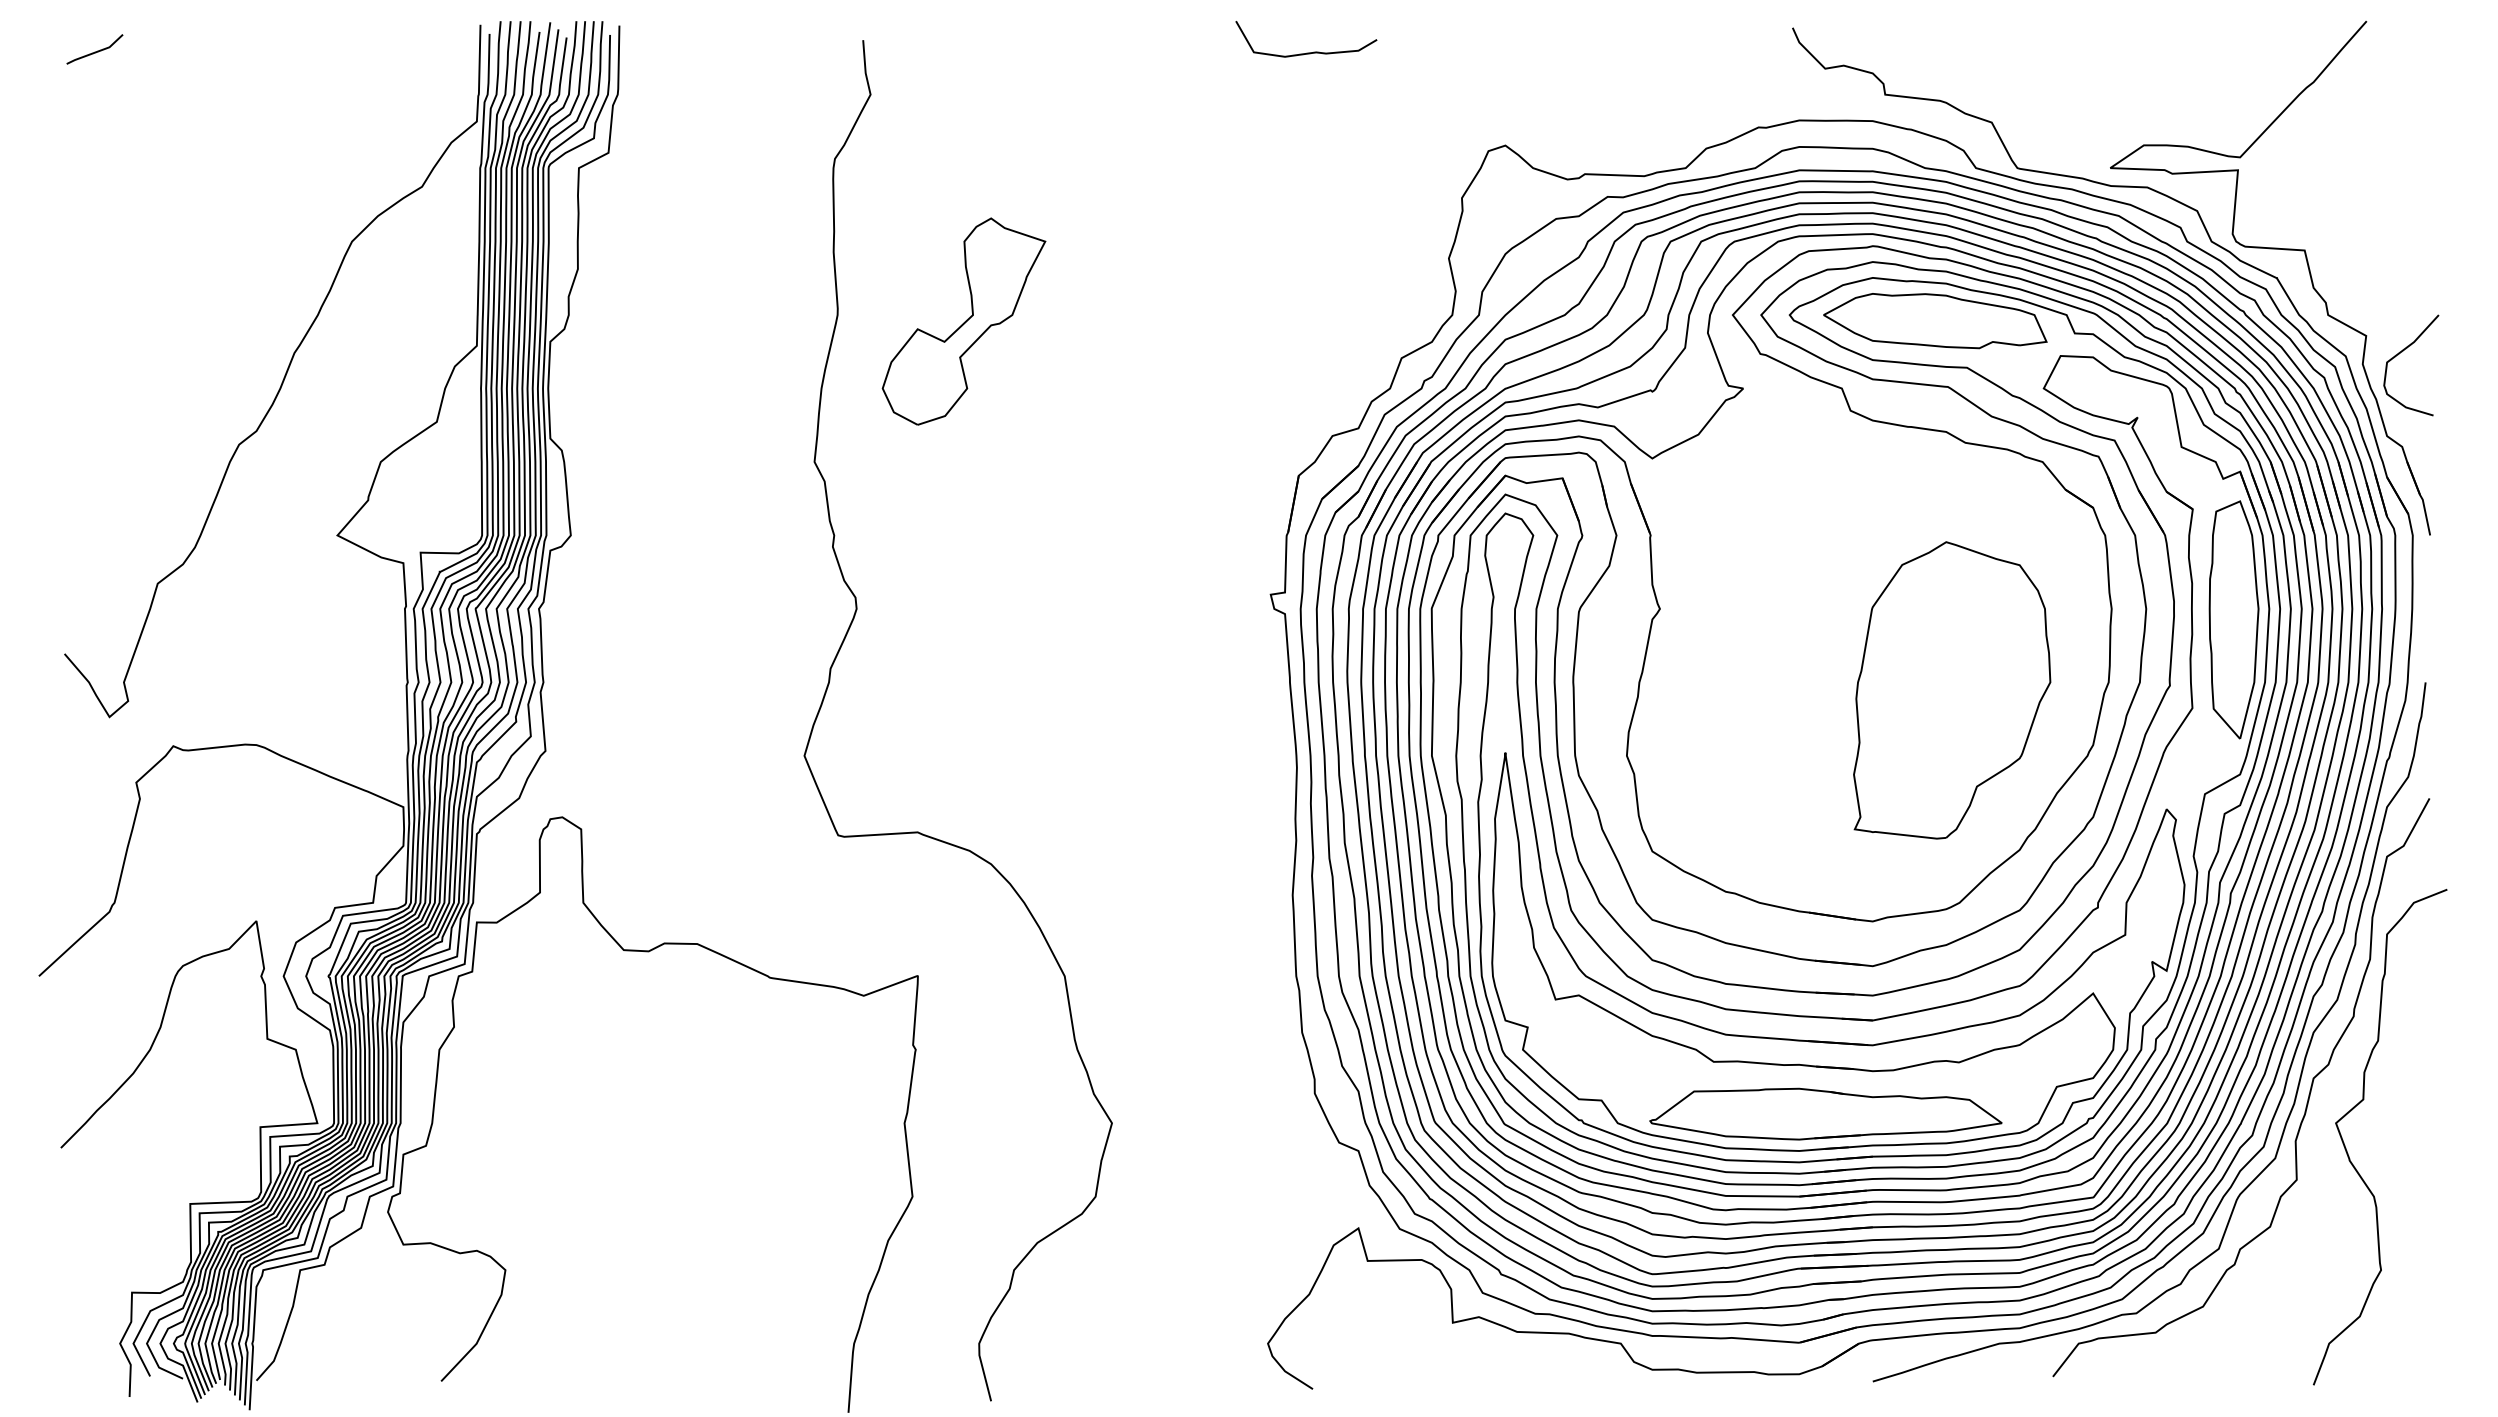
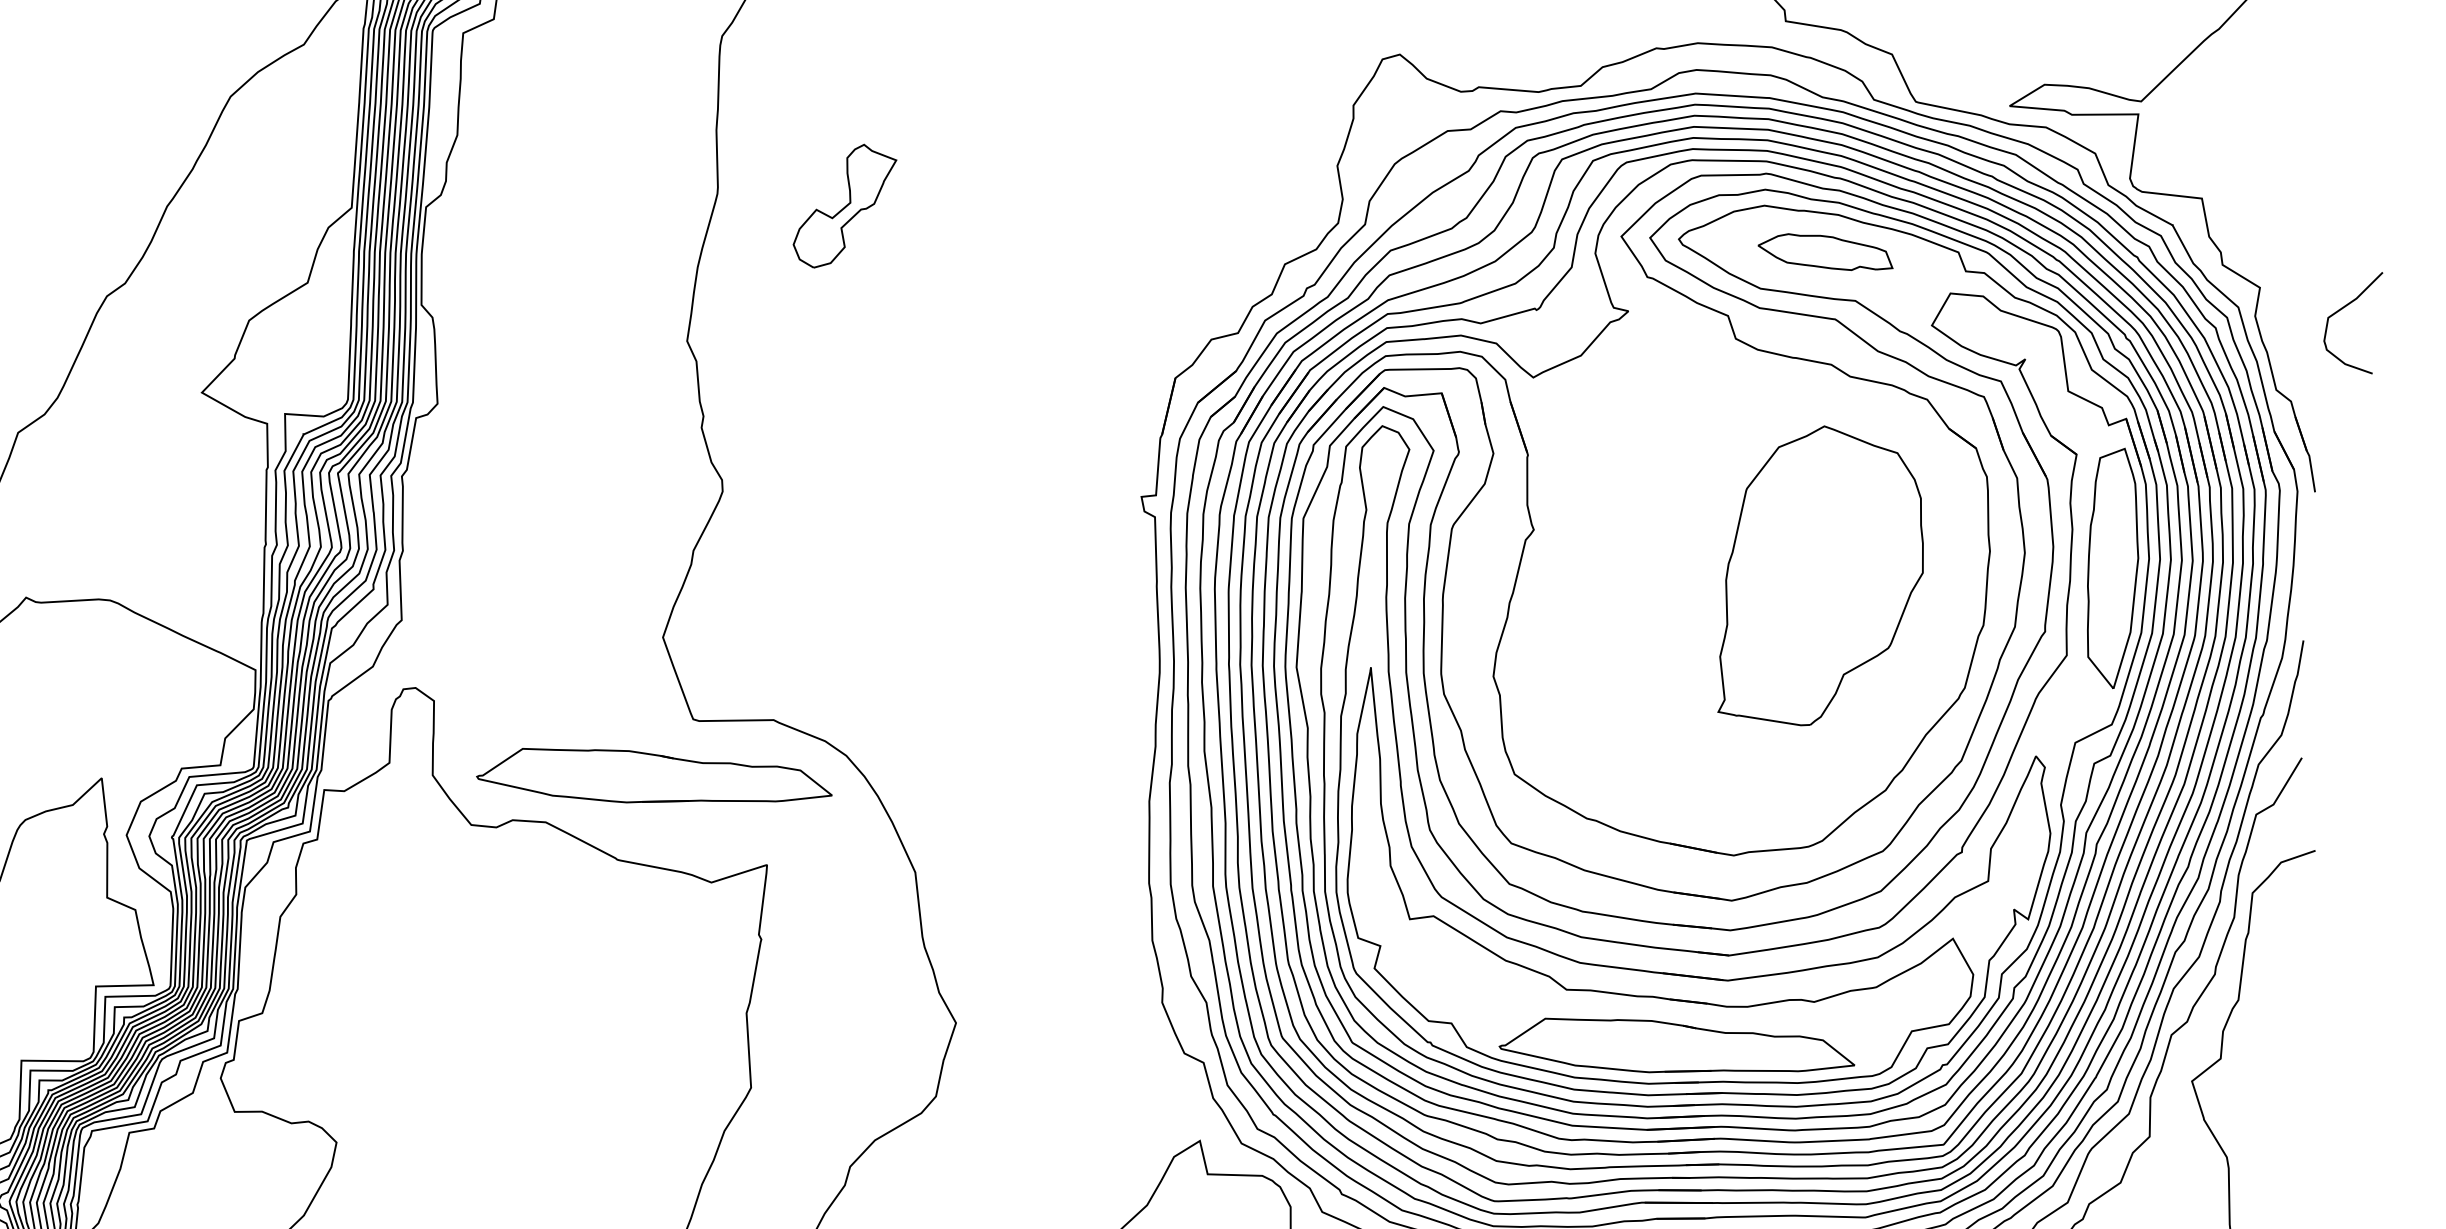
part: (963, 321) -> (844, 206), size x0.6
part: (1935, 321) -> (1825, 252), size x0.6
curve: (2402, 352) -> (2344, 308), moved
part: (1952, 690) -> (1823, 576), moved
part: (802, 894) -> (654, 777), added

